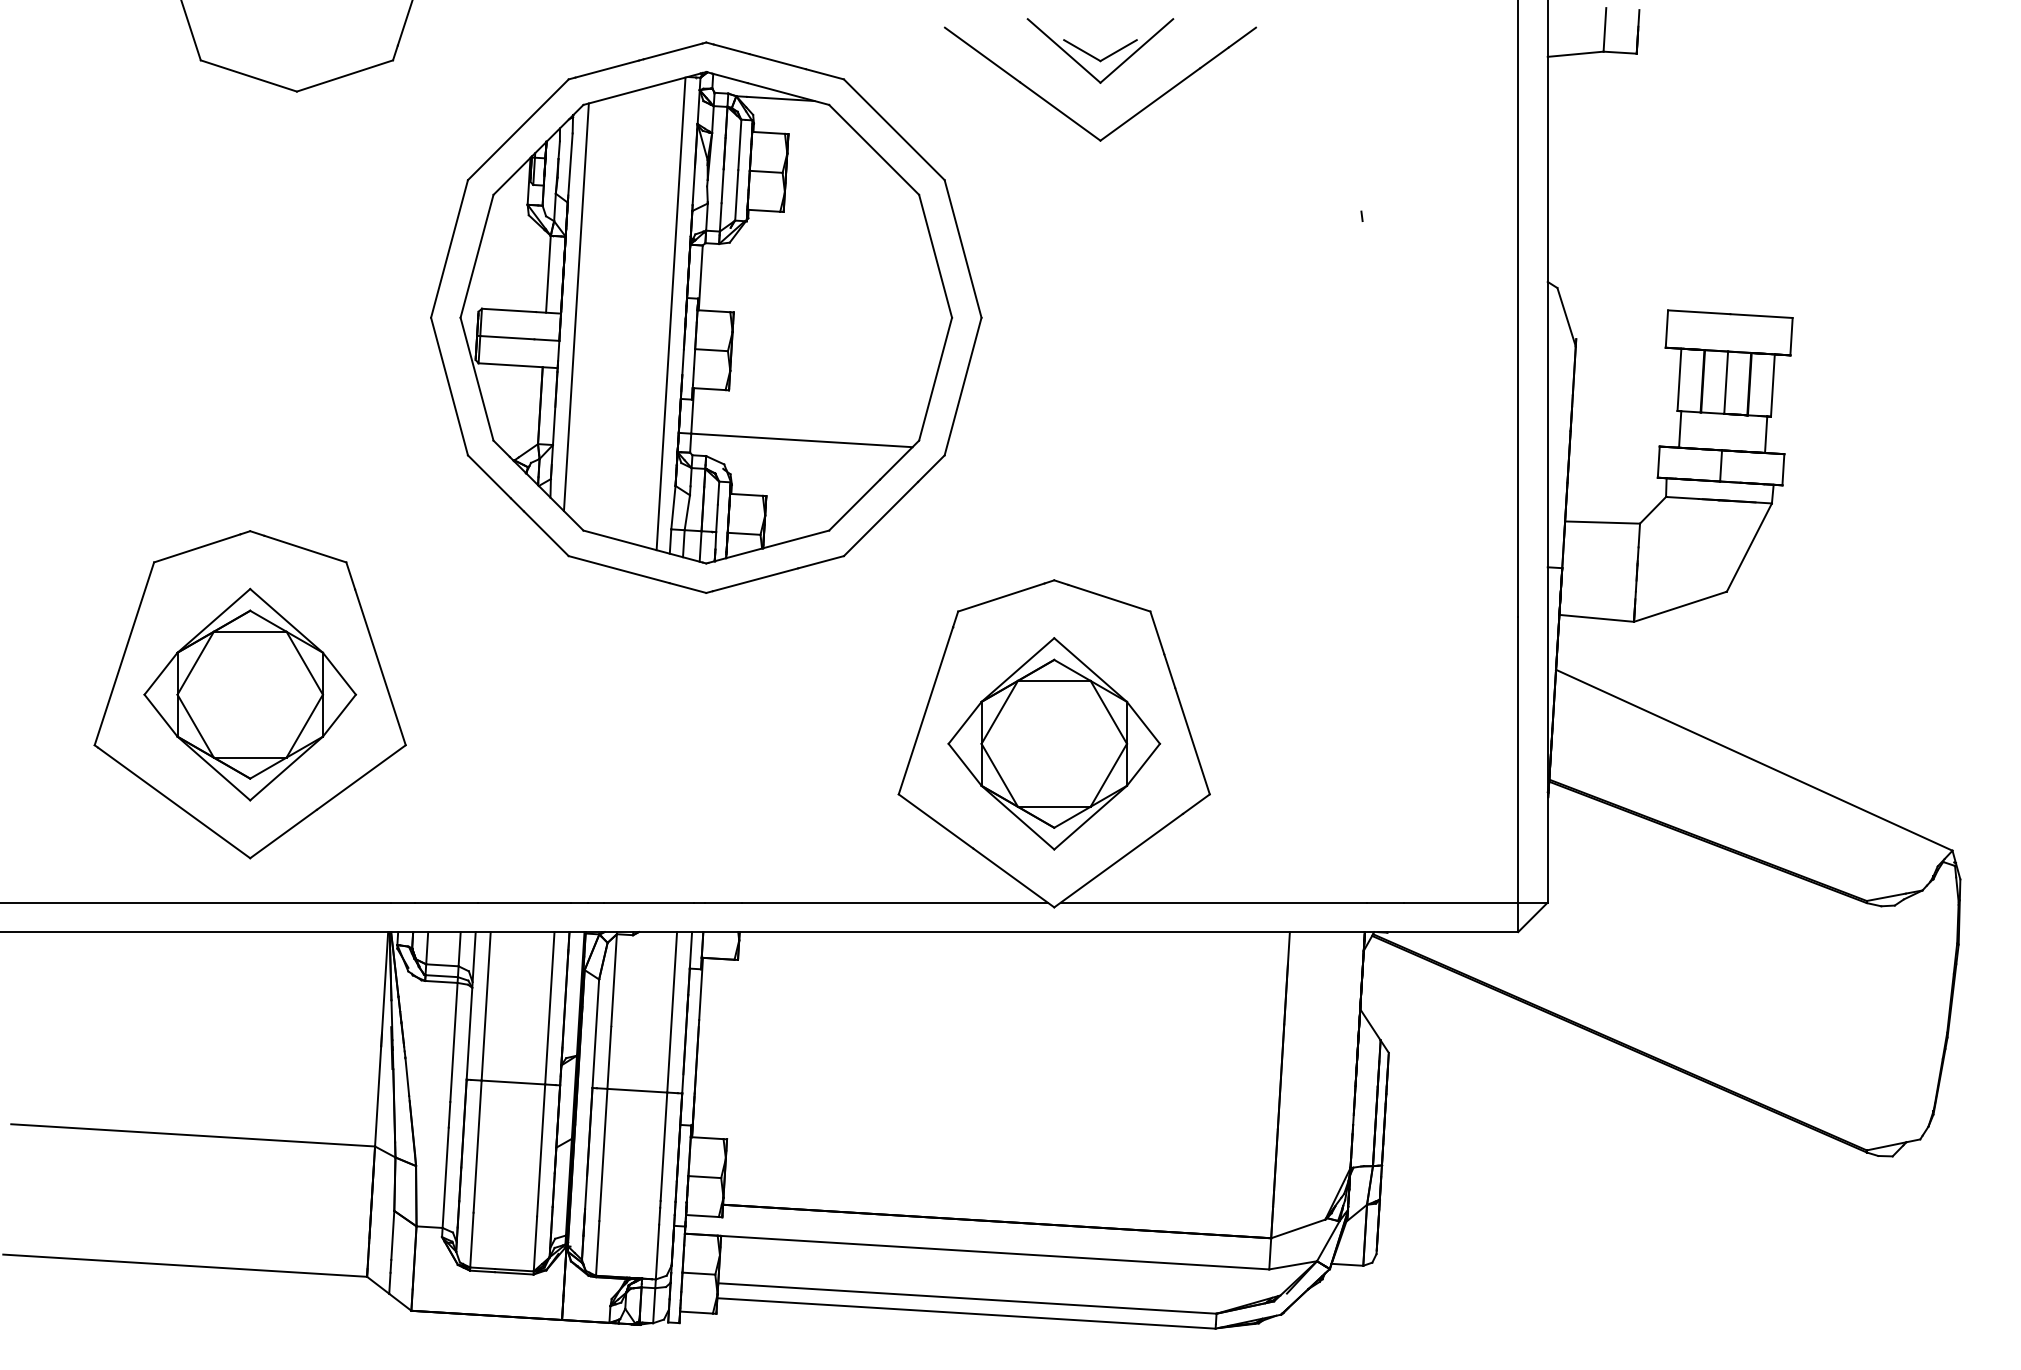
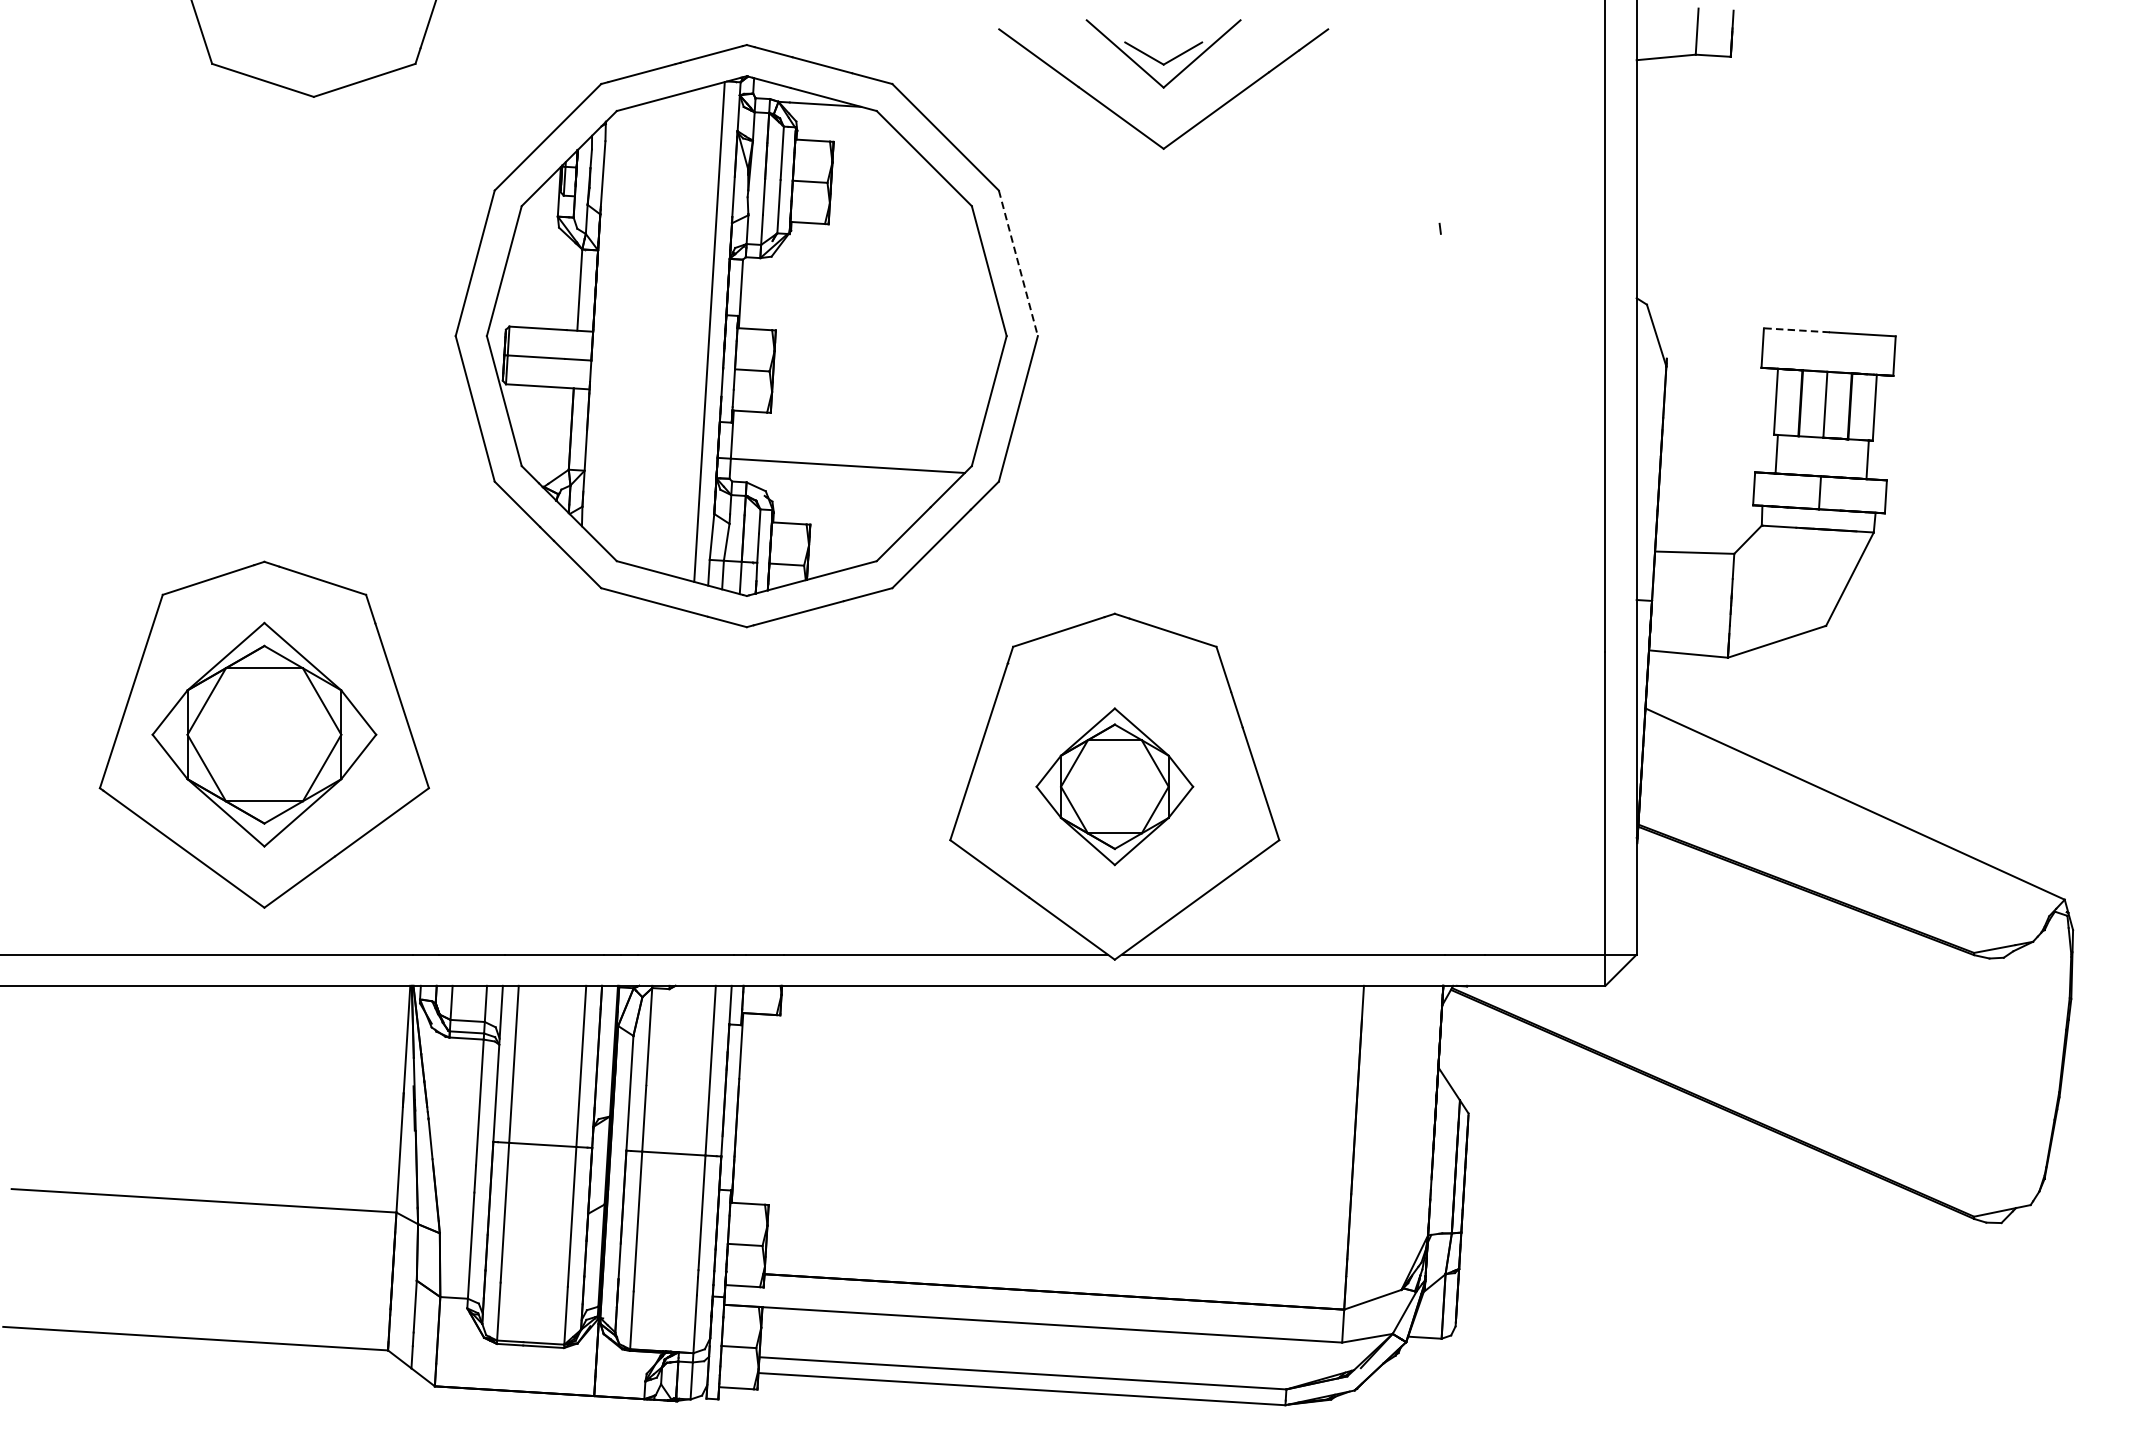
line: (963, 249) -> (1018, 263), solid -> dashed
line: (575, 307) -> (608, 325), removed
line: (1698, 312) -> (1796, 330), solid -> dashed
part: (1054, 743) -> (1115, 786), size x0.7

